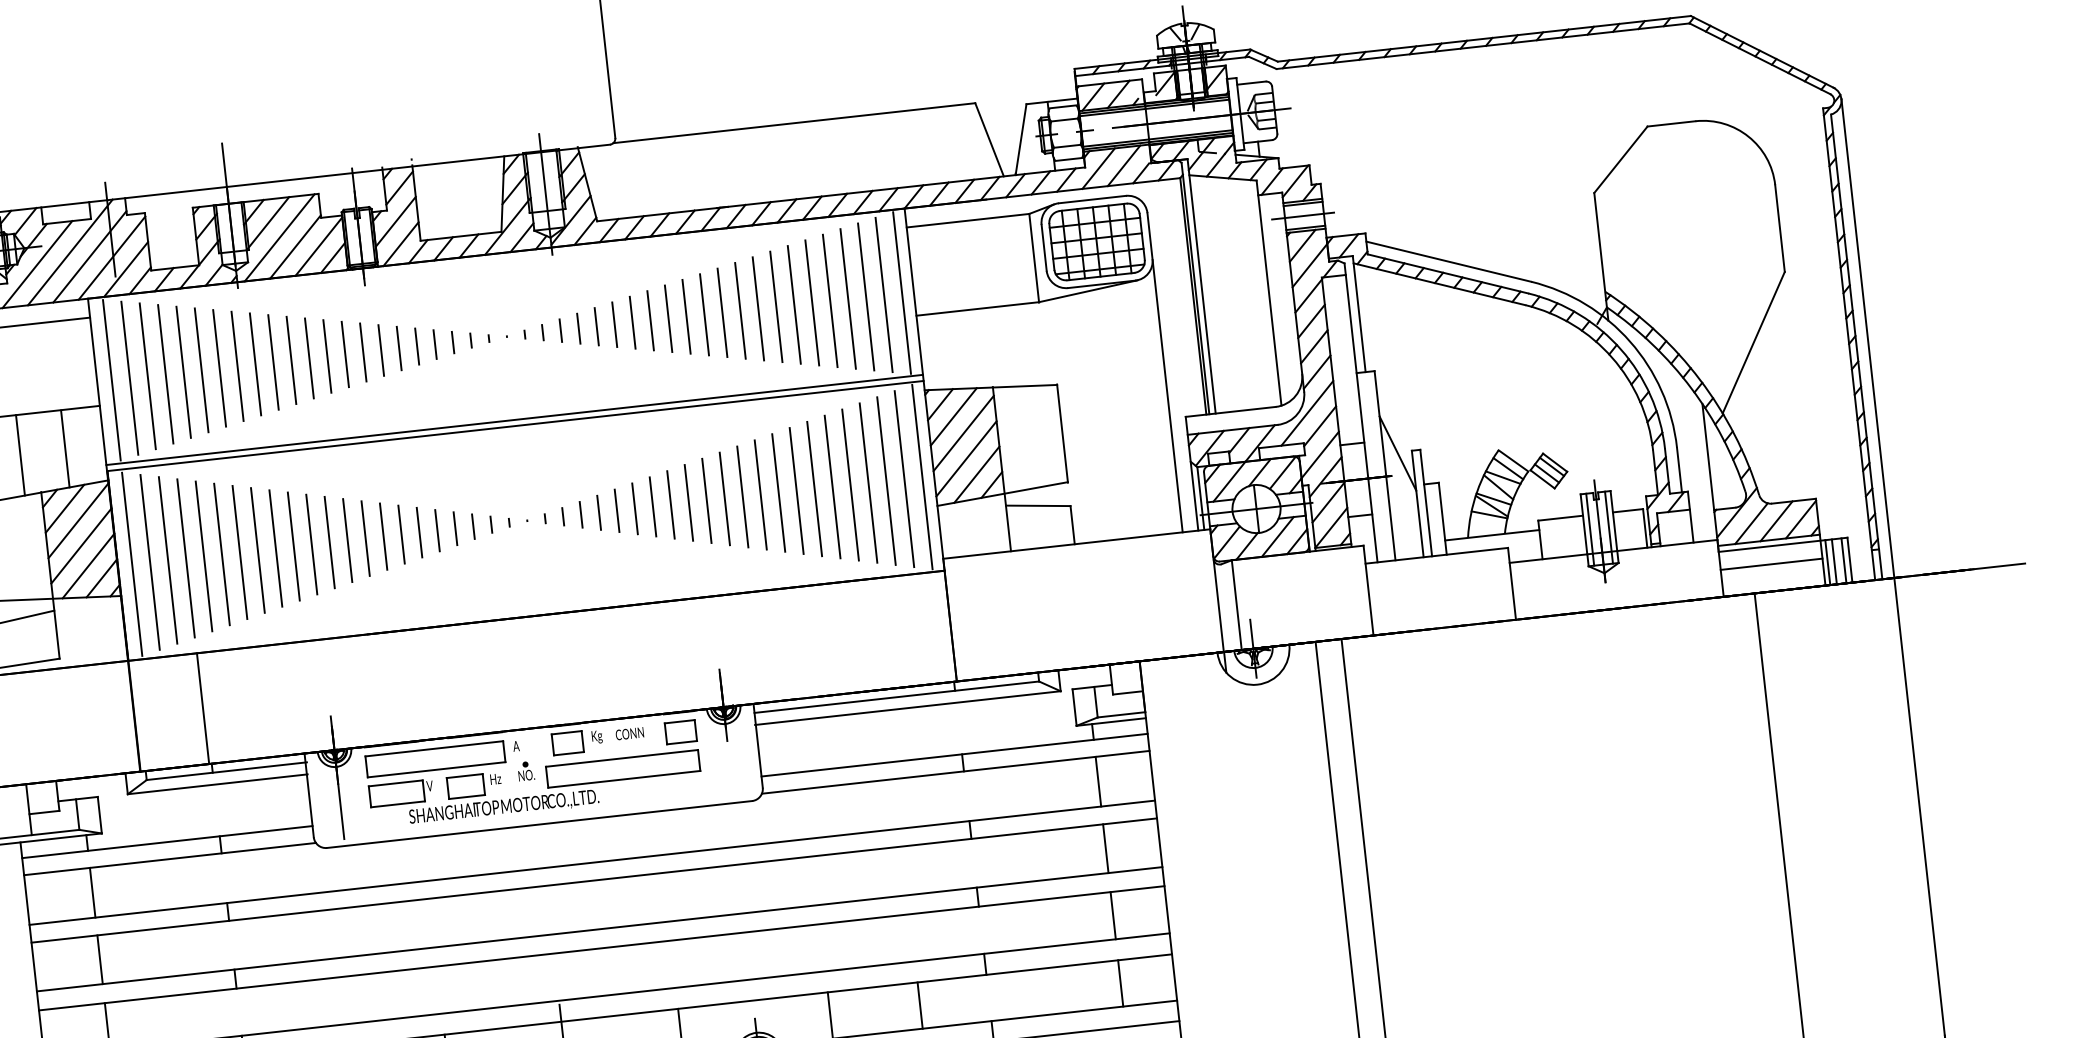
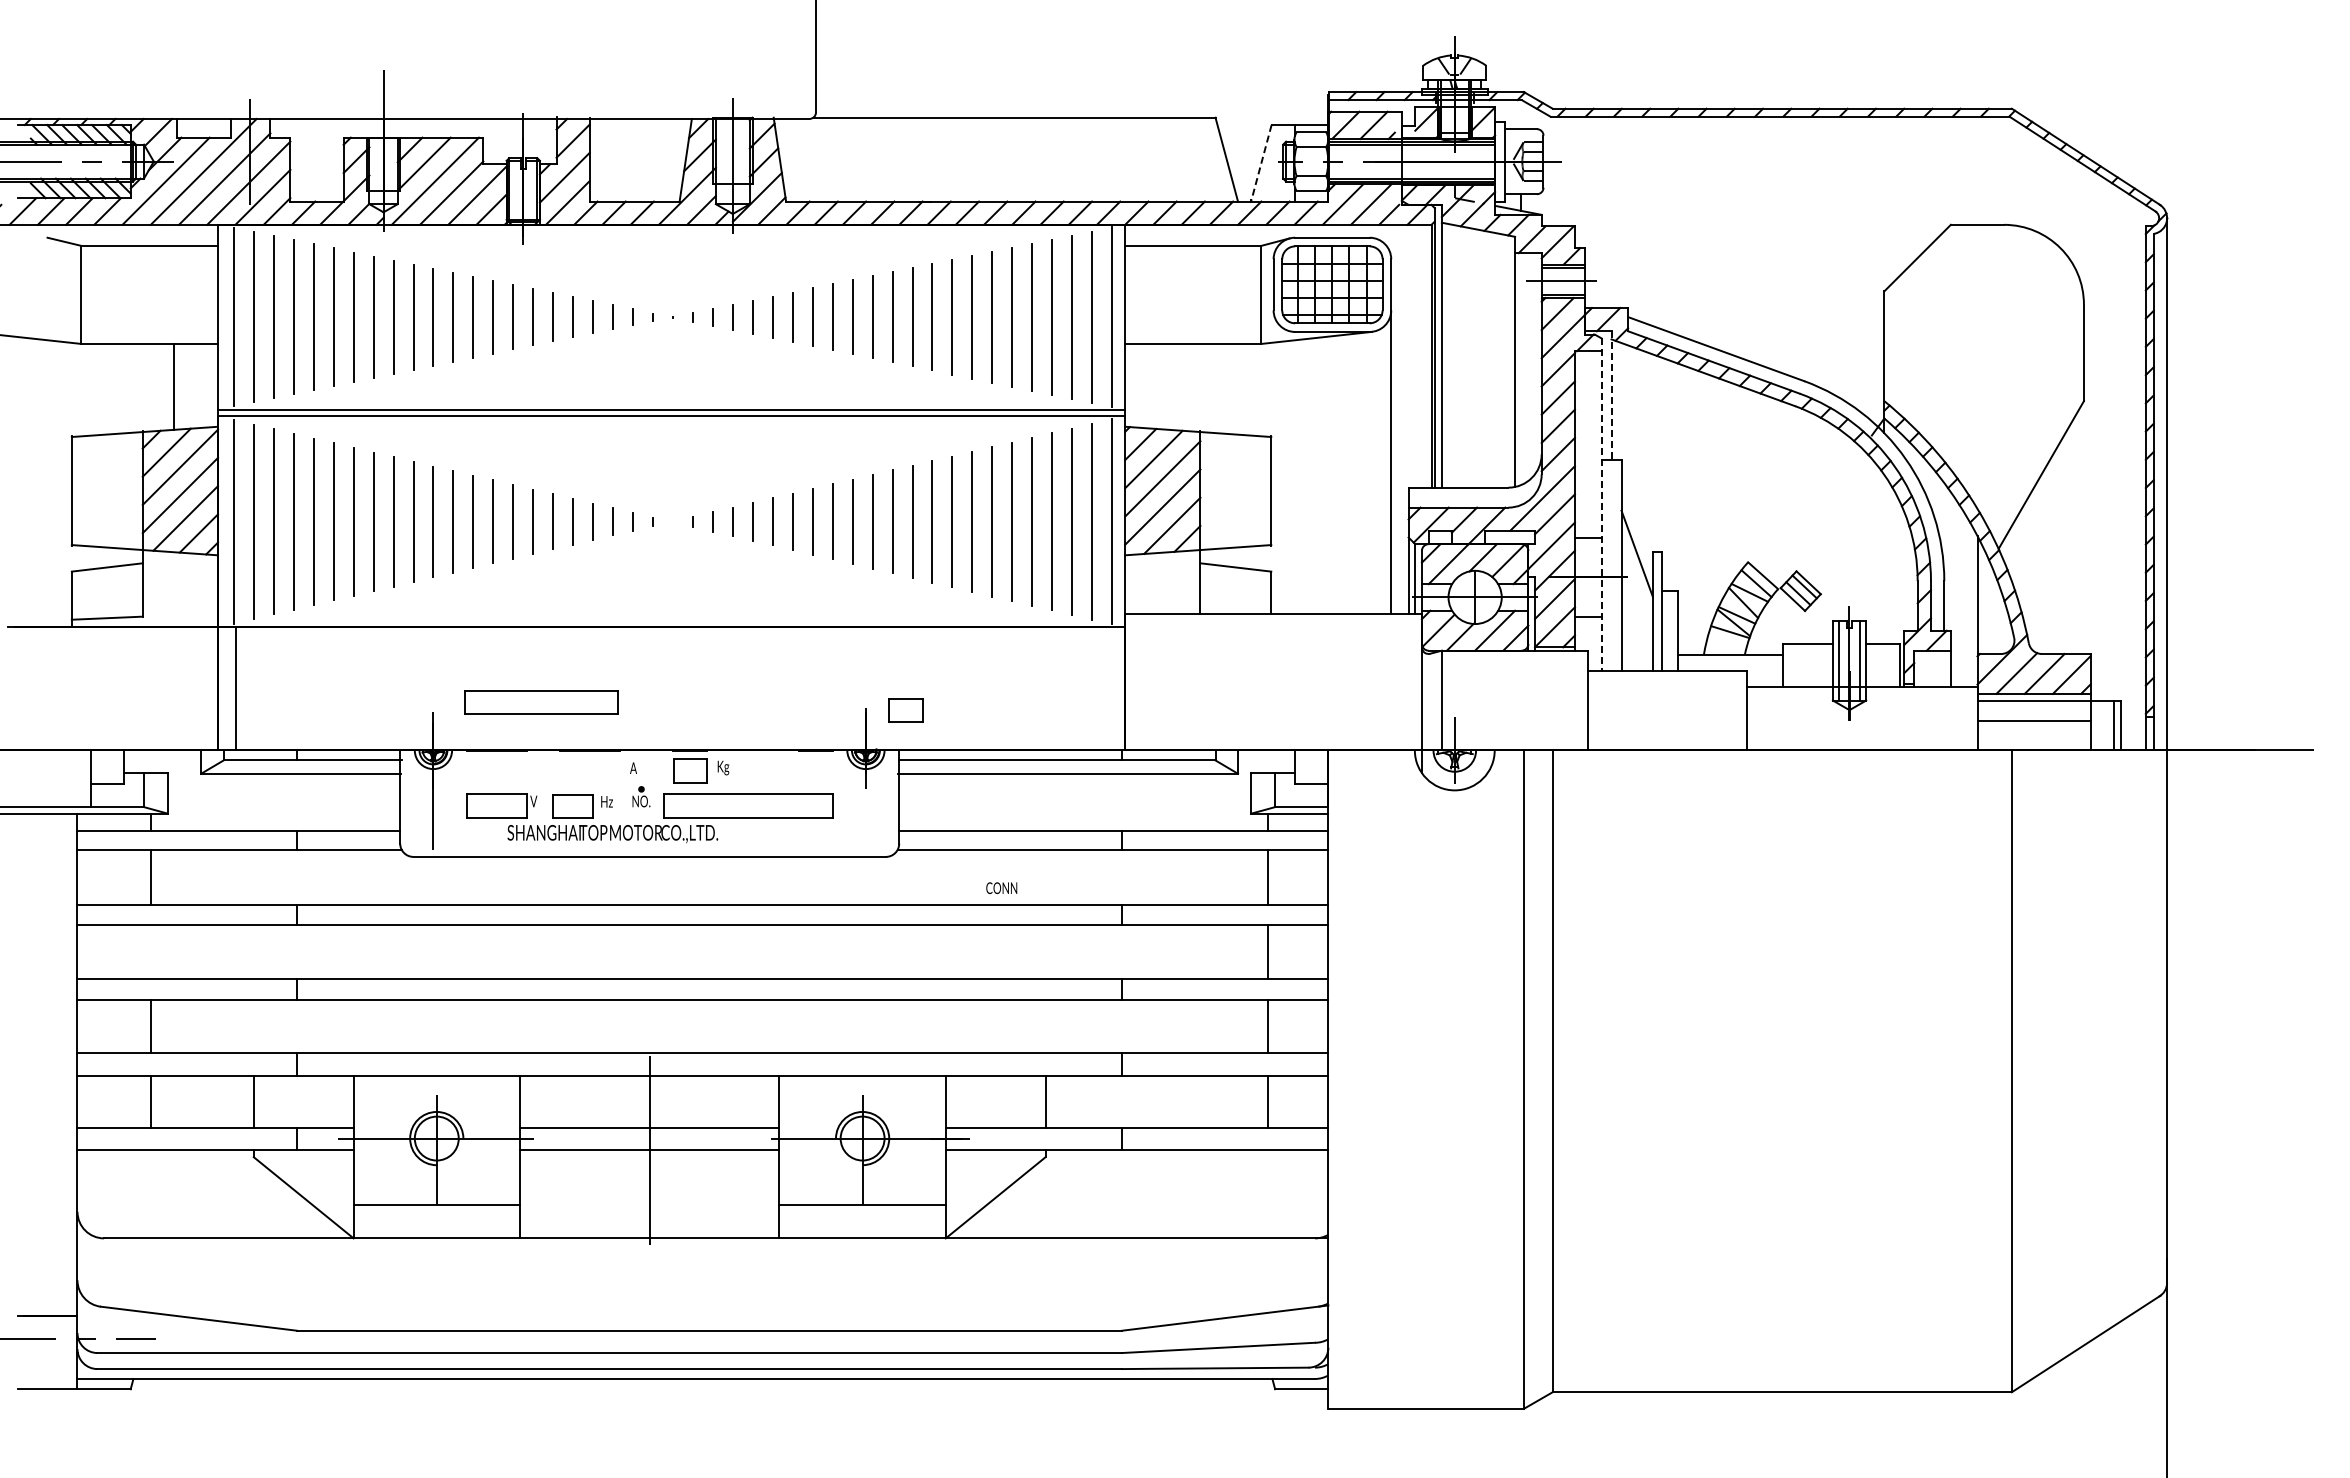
line: (1021, 139) -> (1261, 163), solid -> dashed
line: (1359, 313) -> (1611, 395), solid -> dashed
line: (1361, 413) -> (1601, 505), solid -> dashed
line: (20, 455) -> (124, 388), removed
line: (1834, 561) -> (2103, 725), removed
line: (1827, 562) -> (2095, 725), removed
line: (203, 708) -> (236, 688), moved
part: (680, 732) -> (905, 710), moved
text: (629, 734) -> (1001, 888), moved
part: (435, 759) -> (541, 702), moved
line: (99, 960) -> (150, 952), removed

